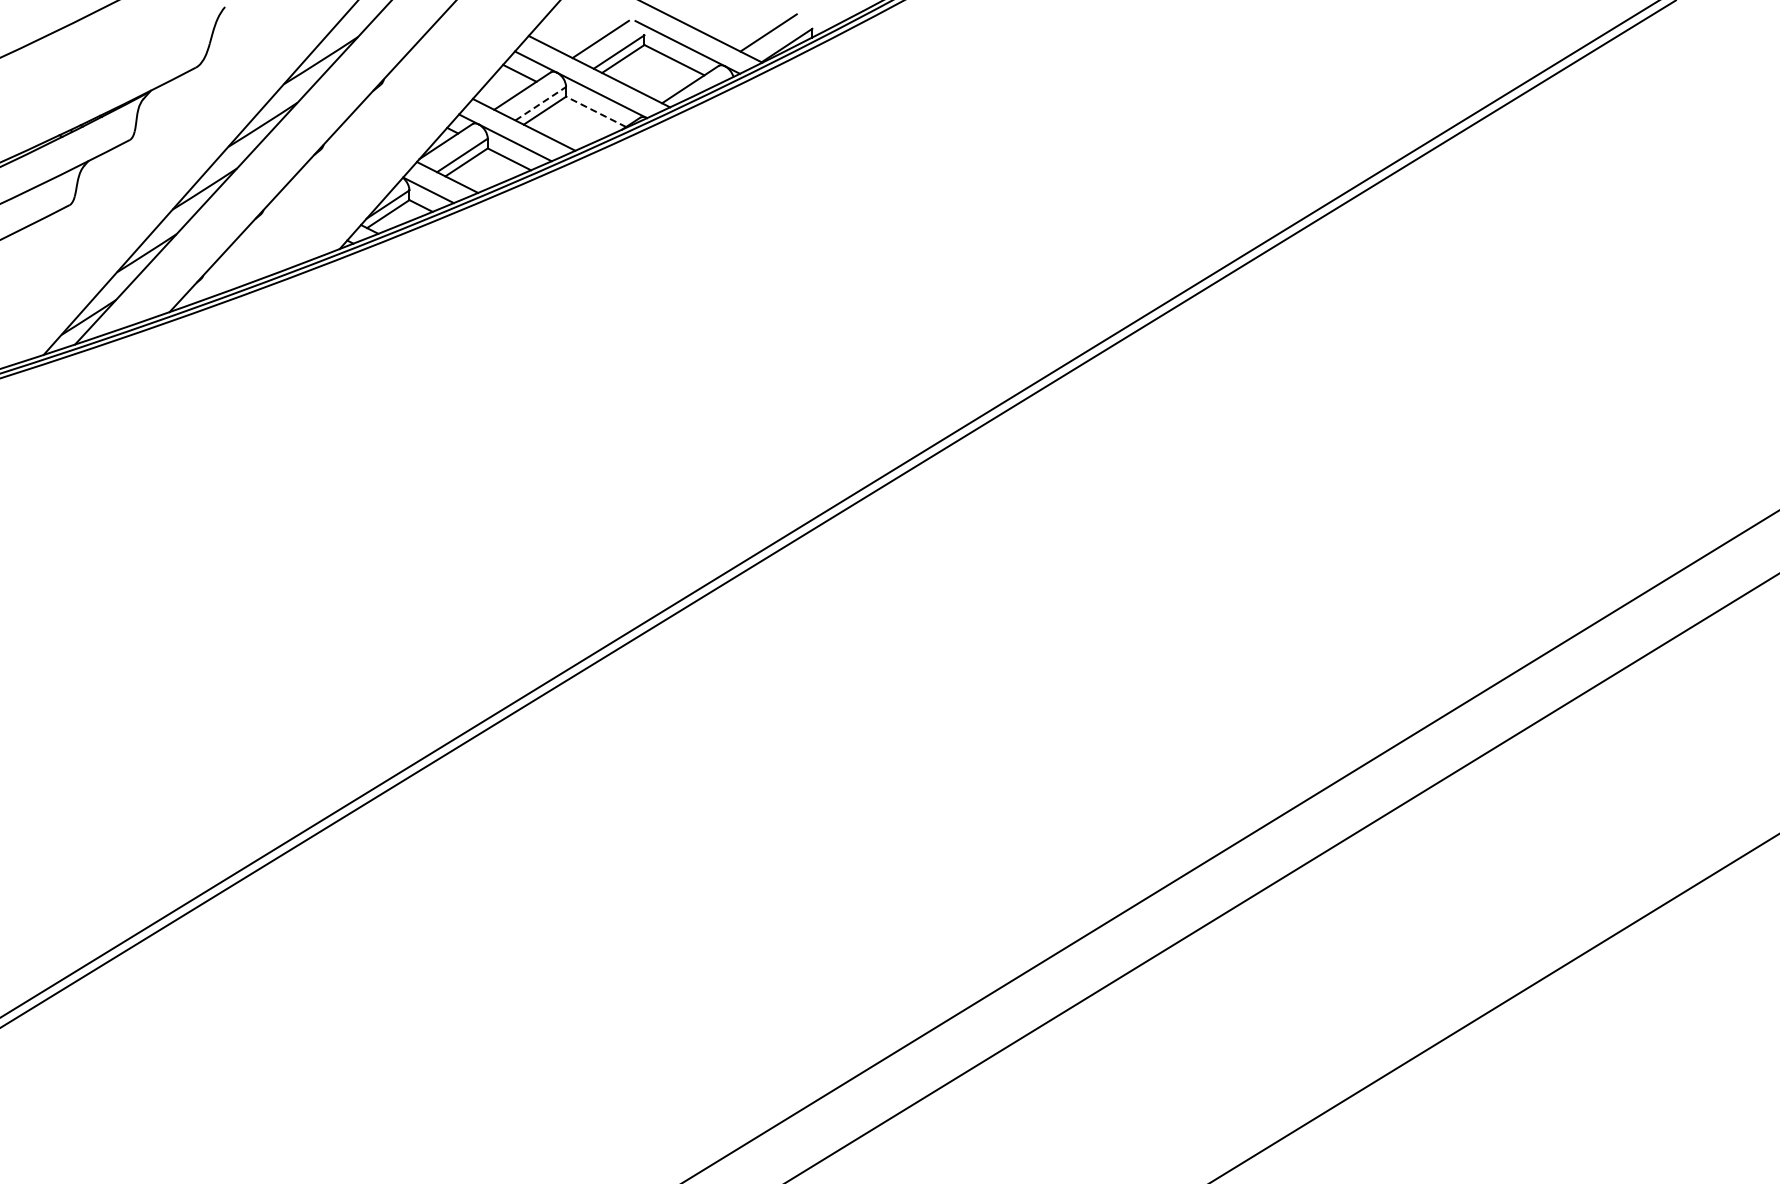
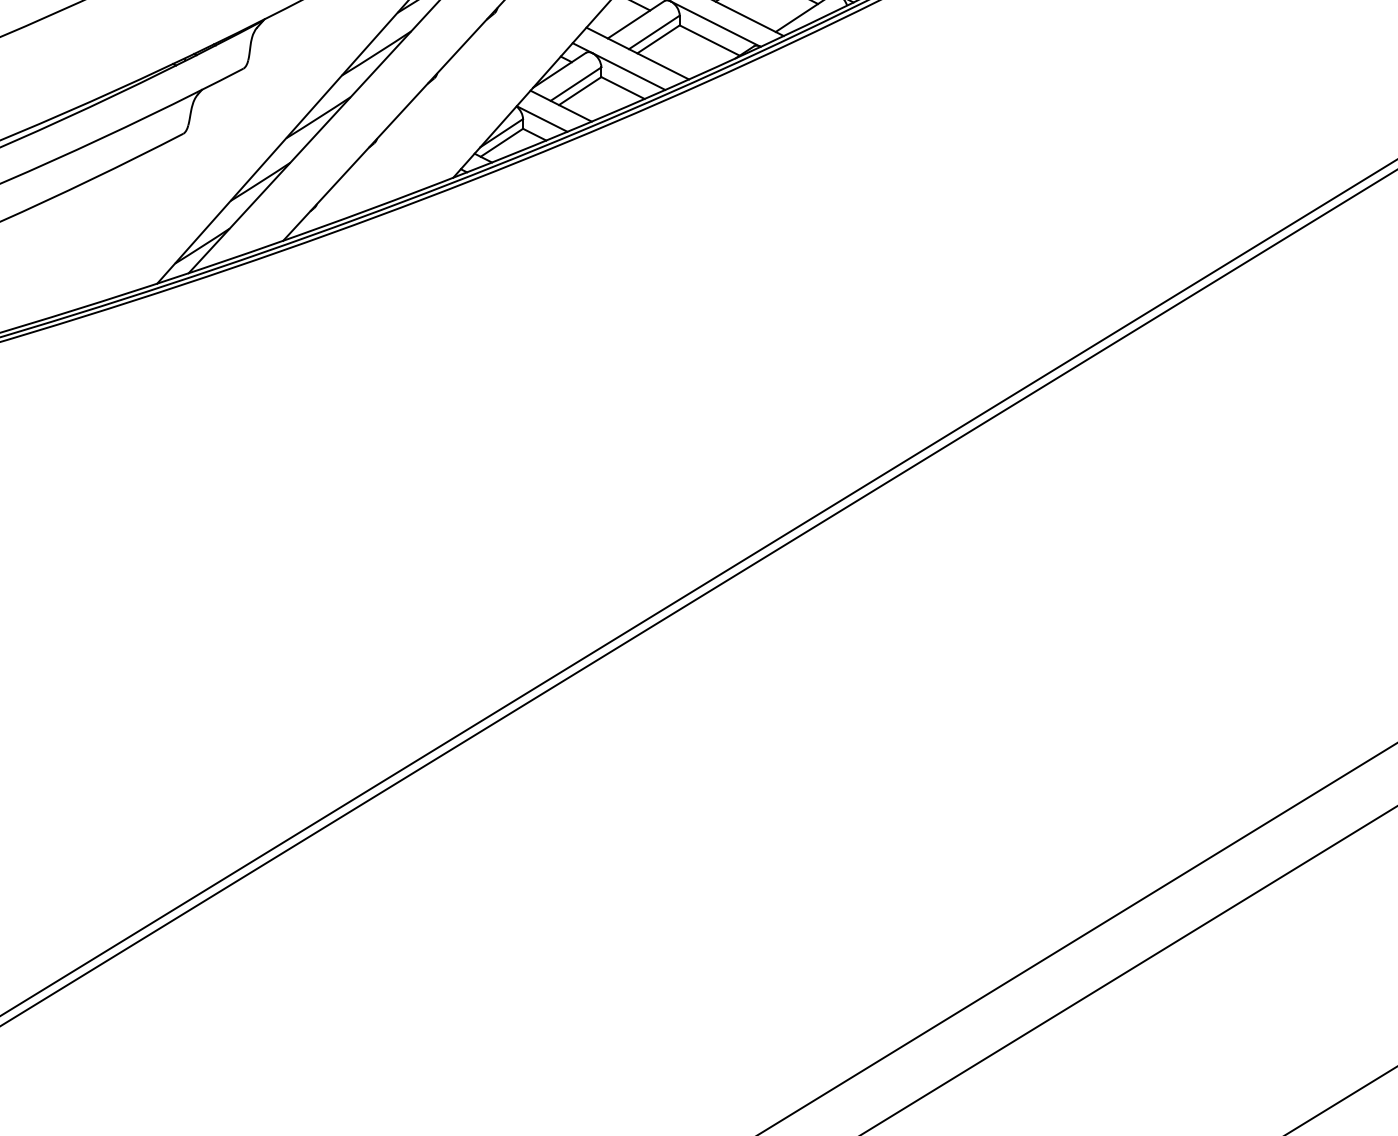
line: (541, 103) -> (655, 32), dashed -> solid
line: (596, 111) -> (710, 40), dashed -> solid

